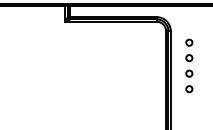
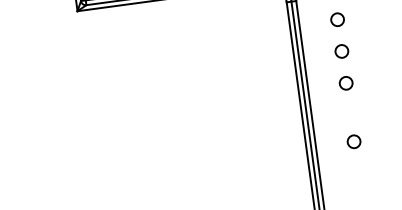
circle: (189, 89) -> (354, 142), moved

